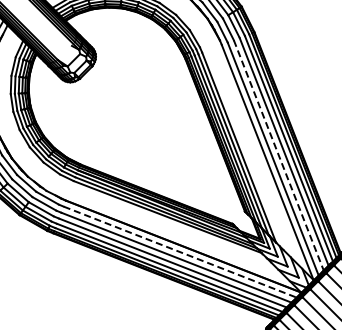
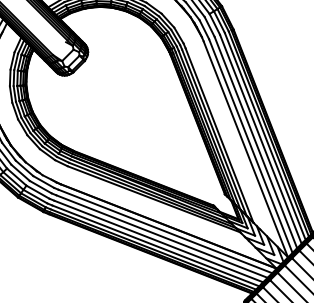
line: (278, 155) -> (255, 142), dashed -> solid
line: (180, 252) -> (165, 231), dashed -> solid

